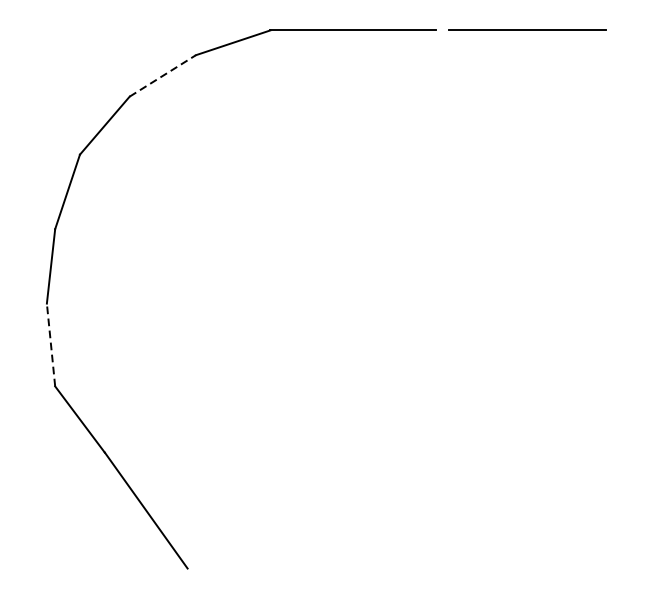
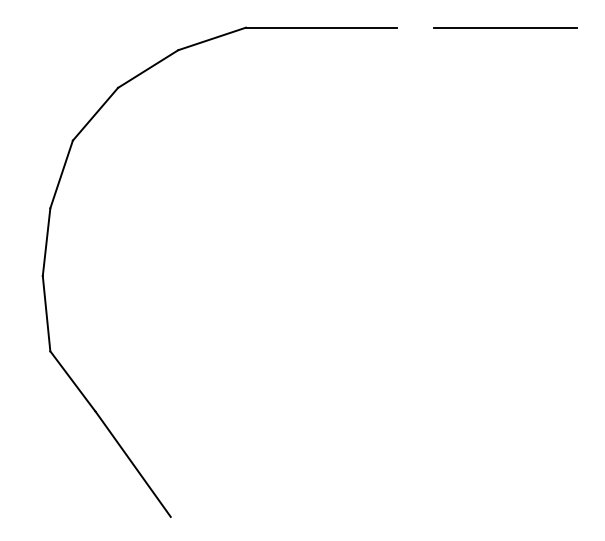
line: (527, 30) -> (505, 27), moved
line: (163, 76) -> (148, 69), dashed -> solid
line: (50, 344) -> (46, 313), dashed -> solid

